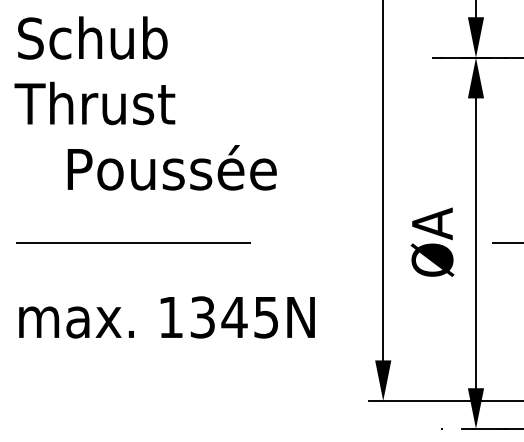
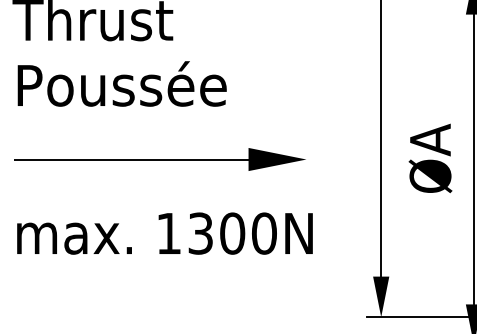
text: (171, 167) -> (121, 83), moved
fill: (279, 242) -> (277, 158), added
text: (249, 317) -> (247, 233), 1345N -> 1300N

